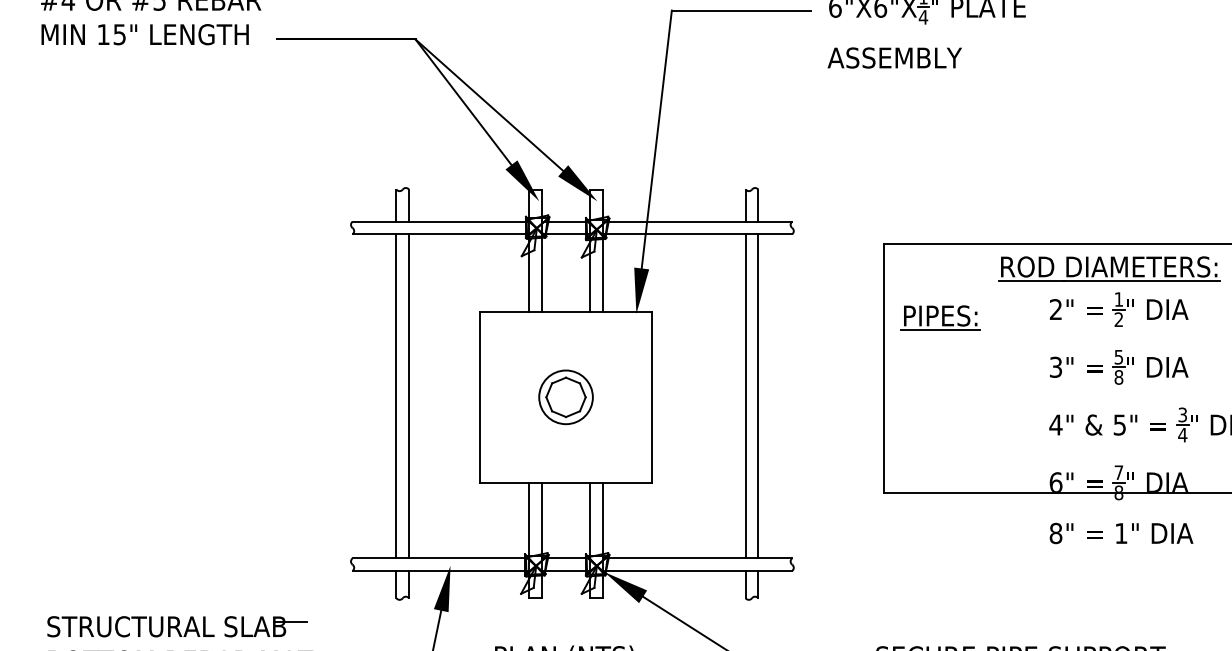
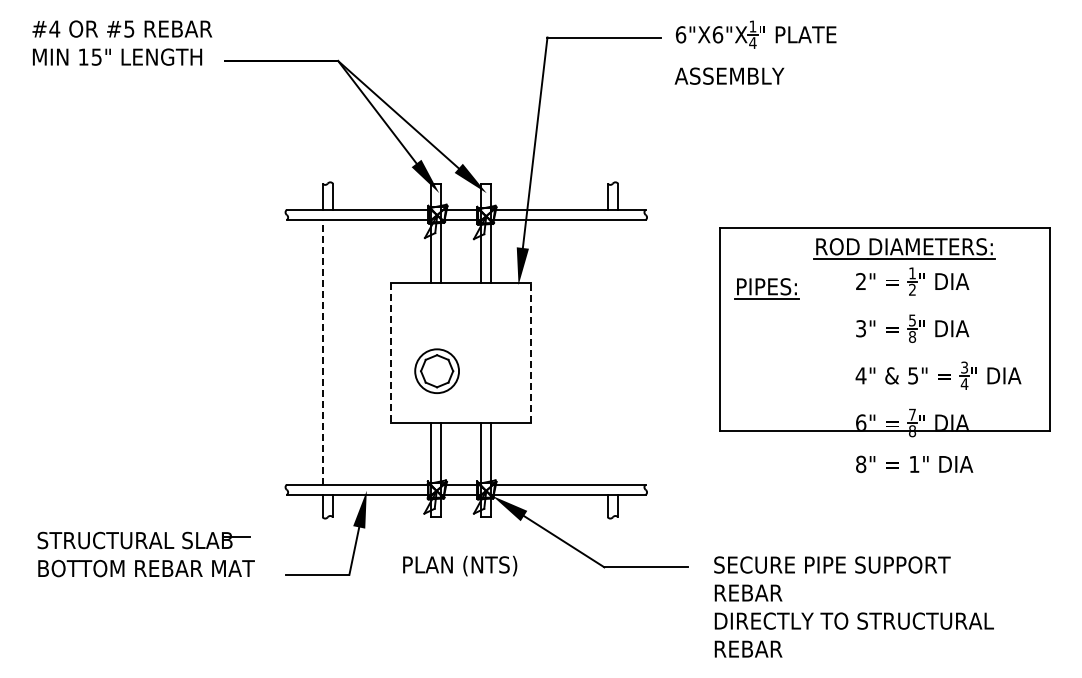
line: (396, 395) -> (322, 351), solid -> dashed
line: (408, 396) -> (332, 352), removed
part: (565, 396) -> (436, 370), moved
line: (745, 396) -> (607, 352), removed
line: (758, 396) -> (618, 352), removed
line: (480, 397) -> (391, 353), solid -> dashed
line: (652, 397) -> (531, 353), solid -> dashed

